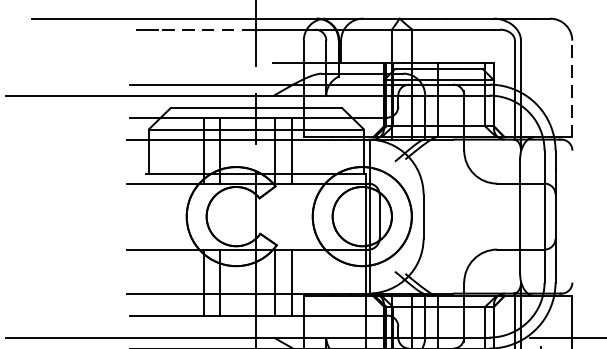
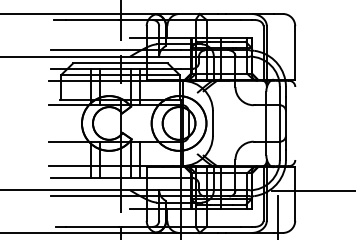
line: (205, 30) -> (92, 20), dashed -> solid
line: (572, 88) -> (295, 52), dashed -> solid

